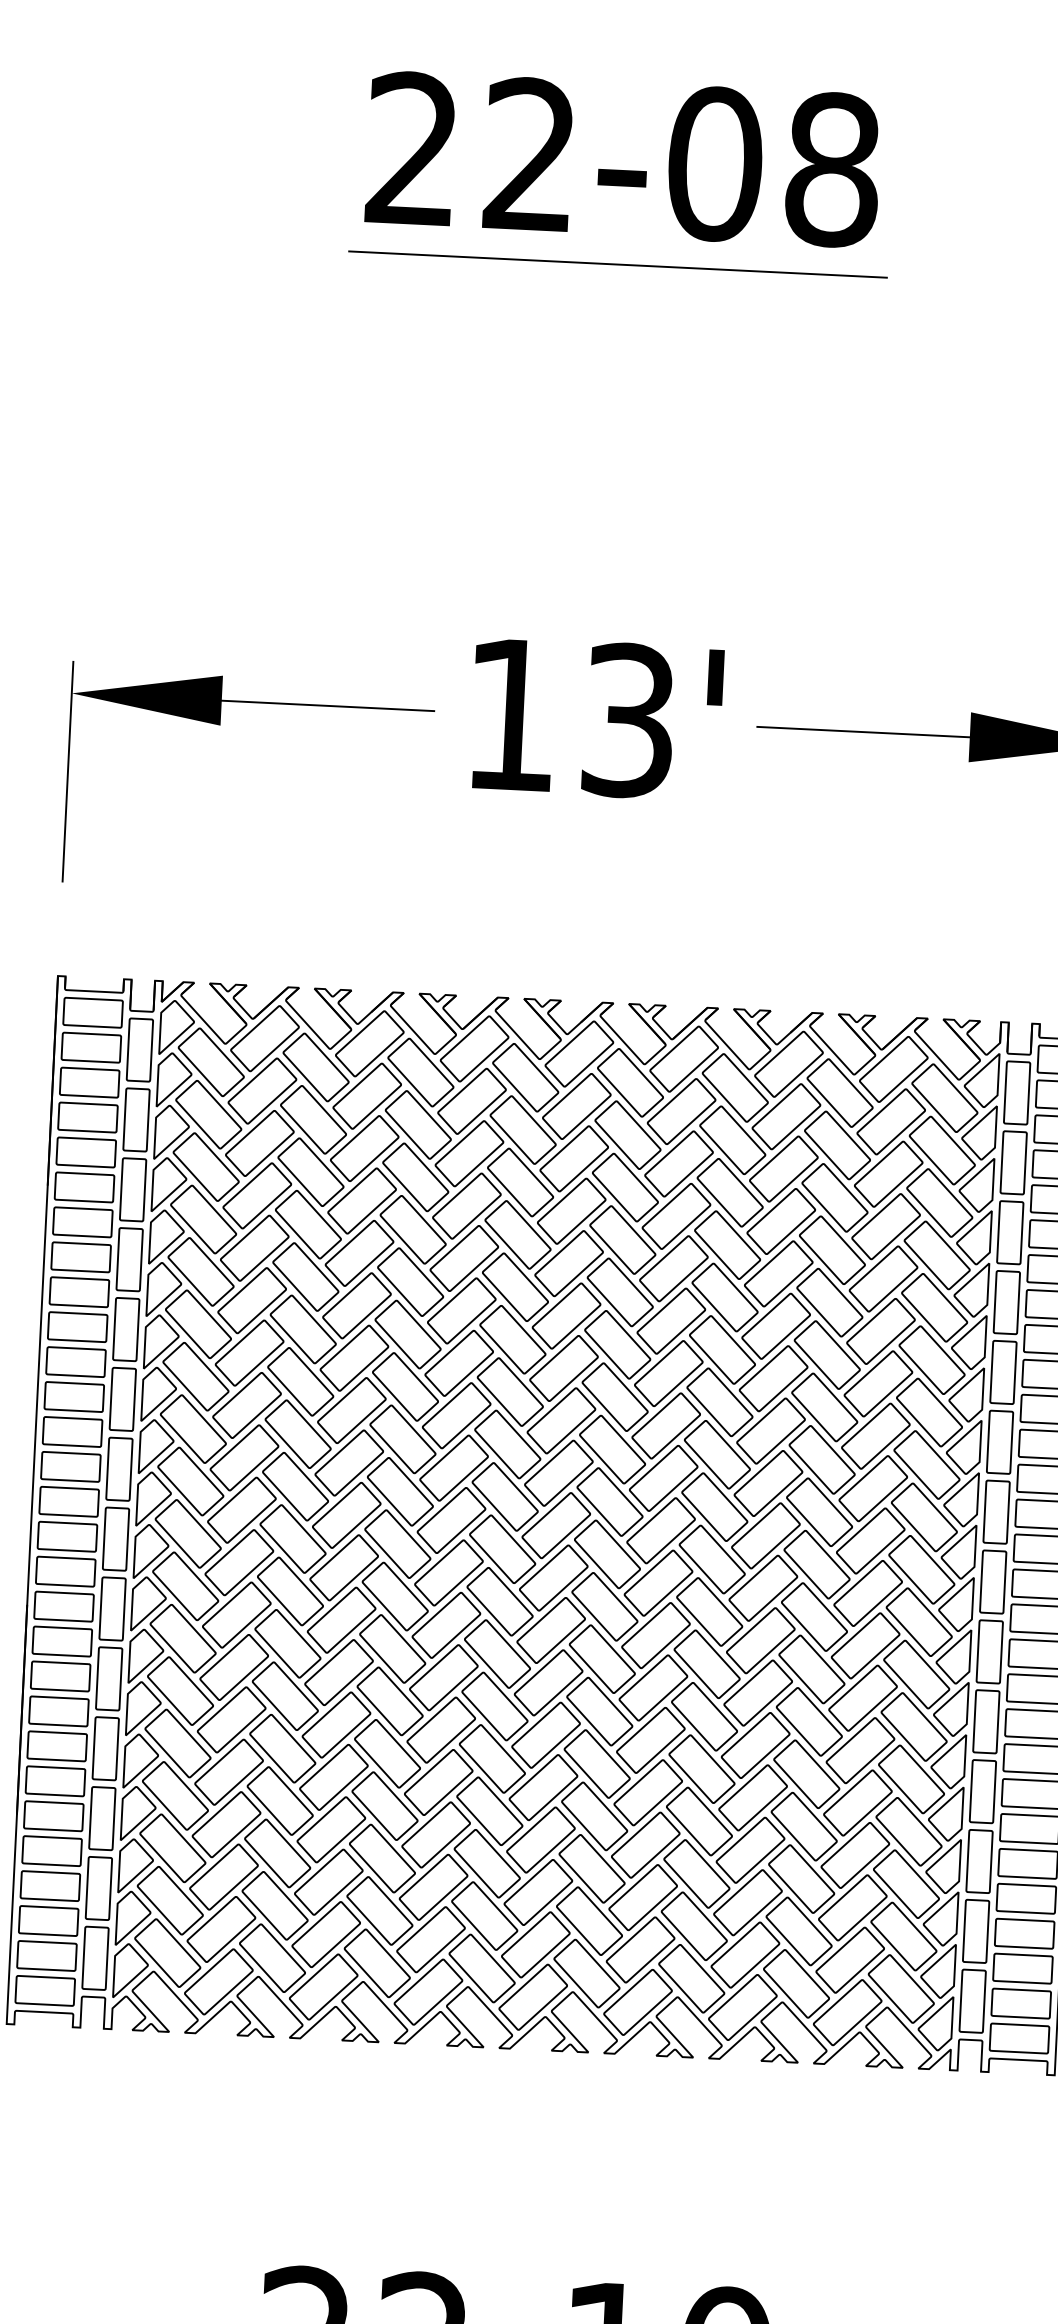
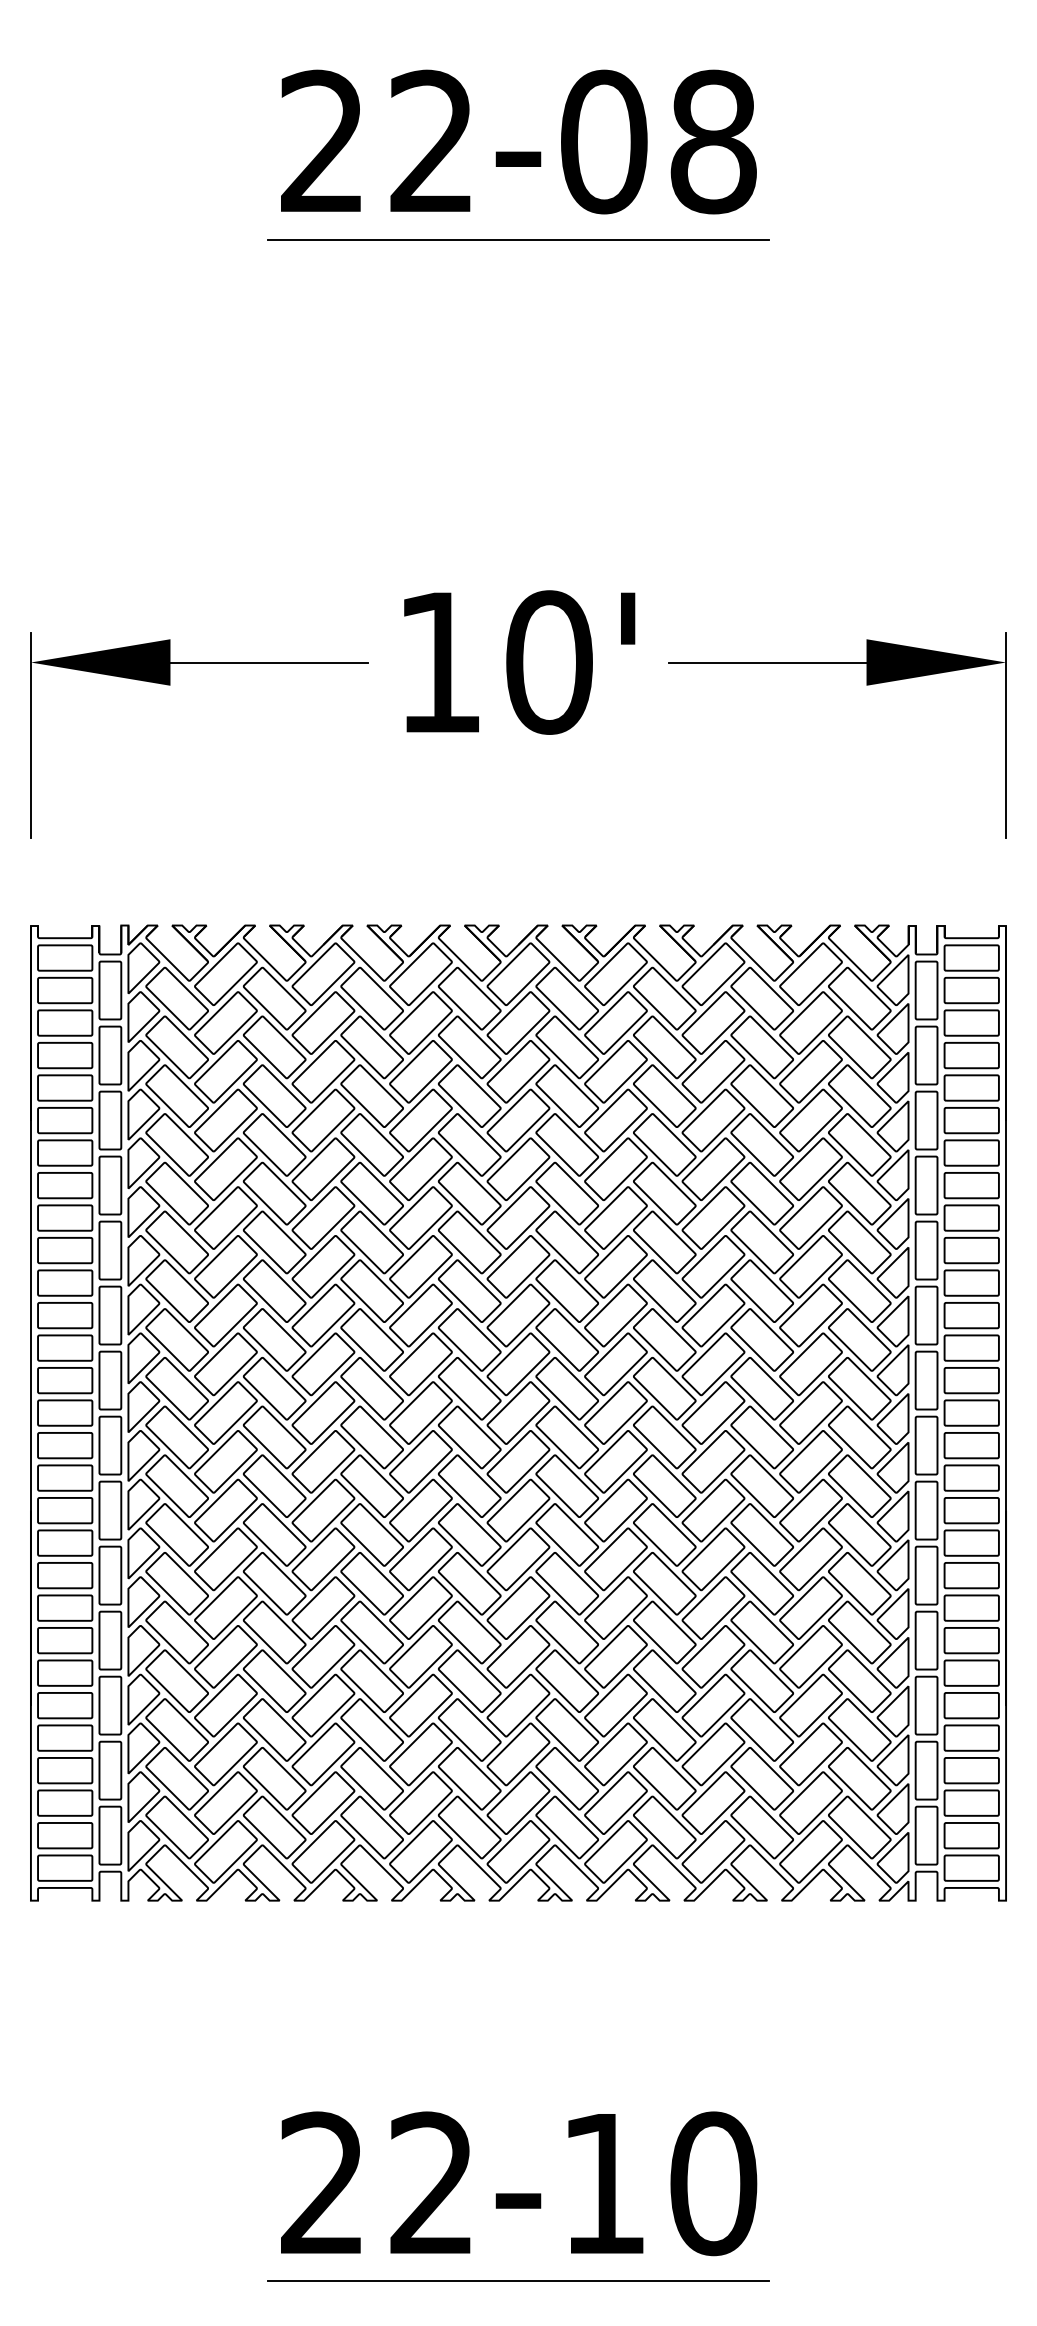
text: (629, 720) -> (549, 662), 13' -> 10'

